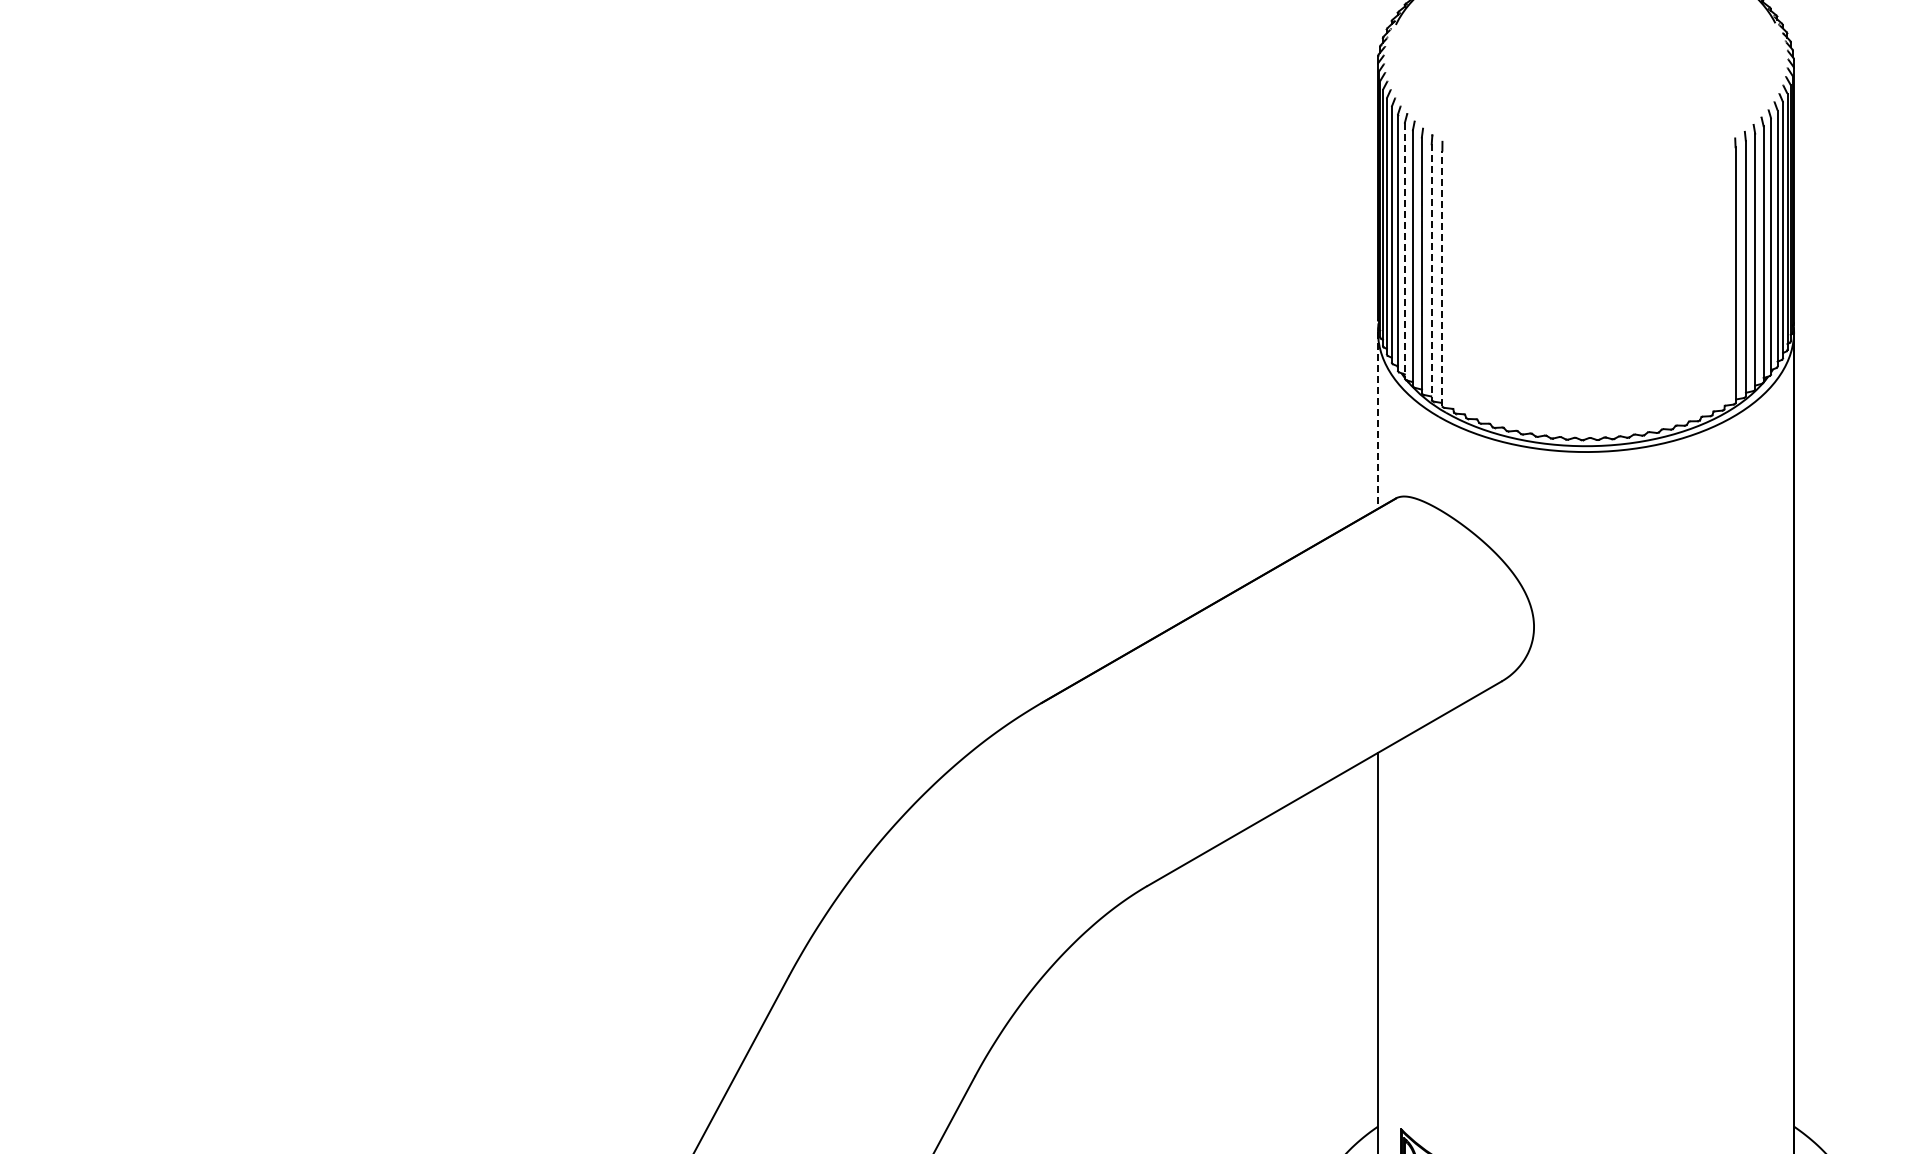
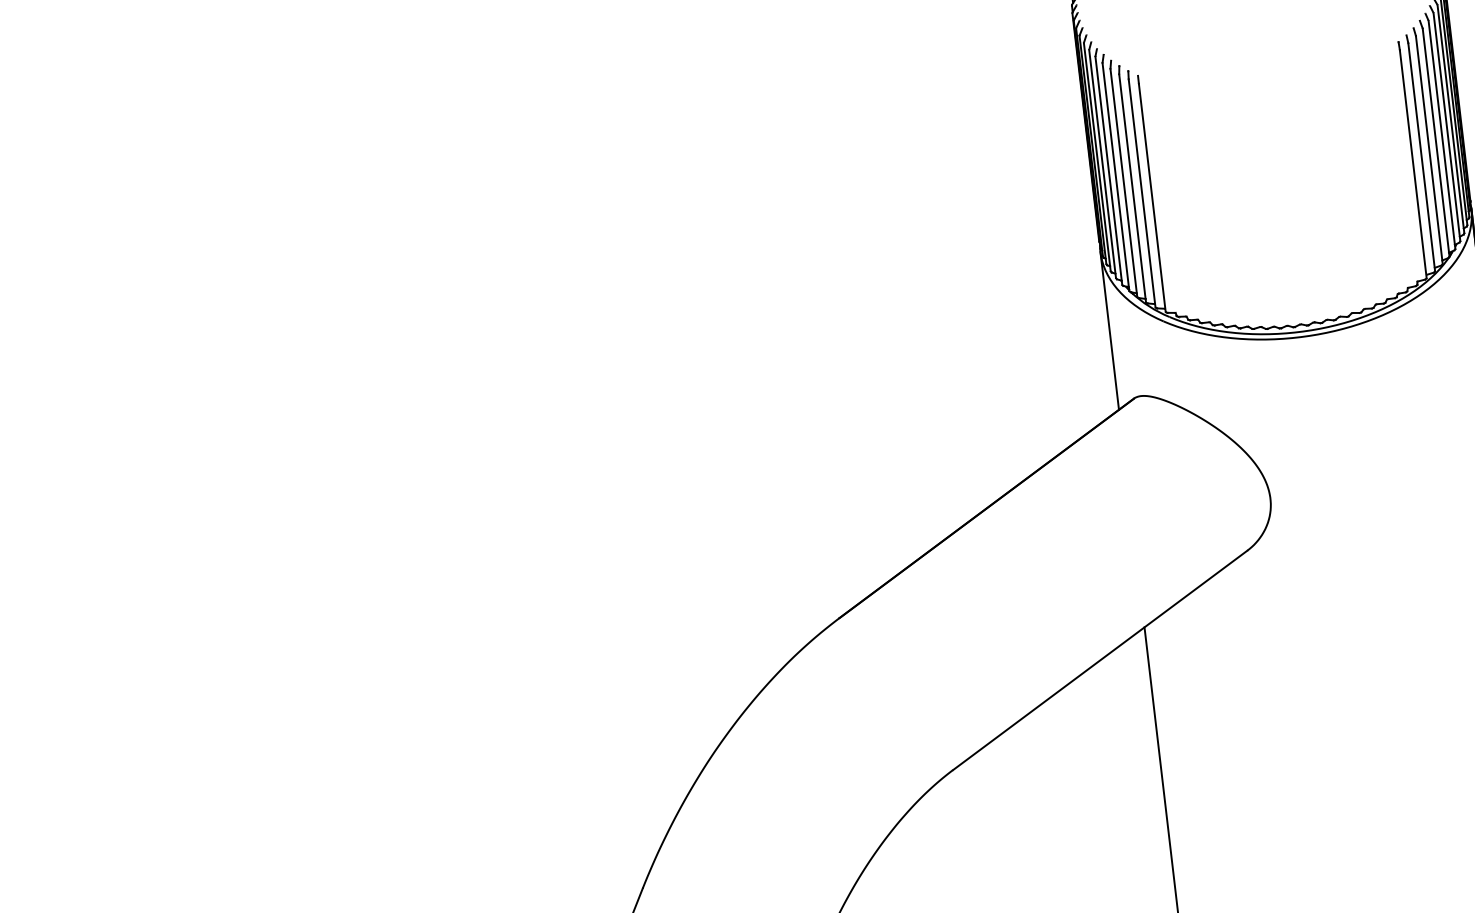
line: (1404, 250) -> (1115, 176), dashed -> solid
line: (1431, 272) -> (1141, 193), dashed -> solid
line: (1442, 278) -> (1152, 197), dashed -> solid
line: (1377, 420) -> (1109, 331), dashed -> solid

